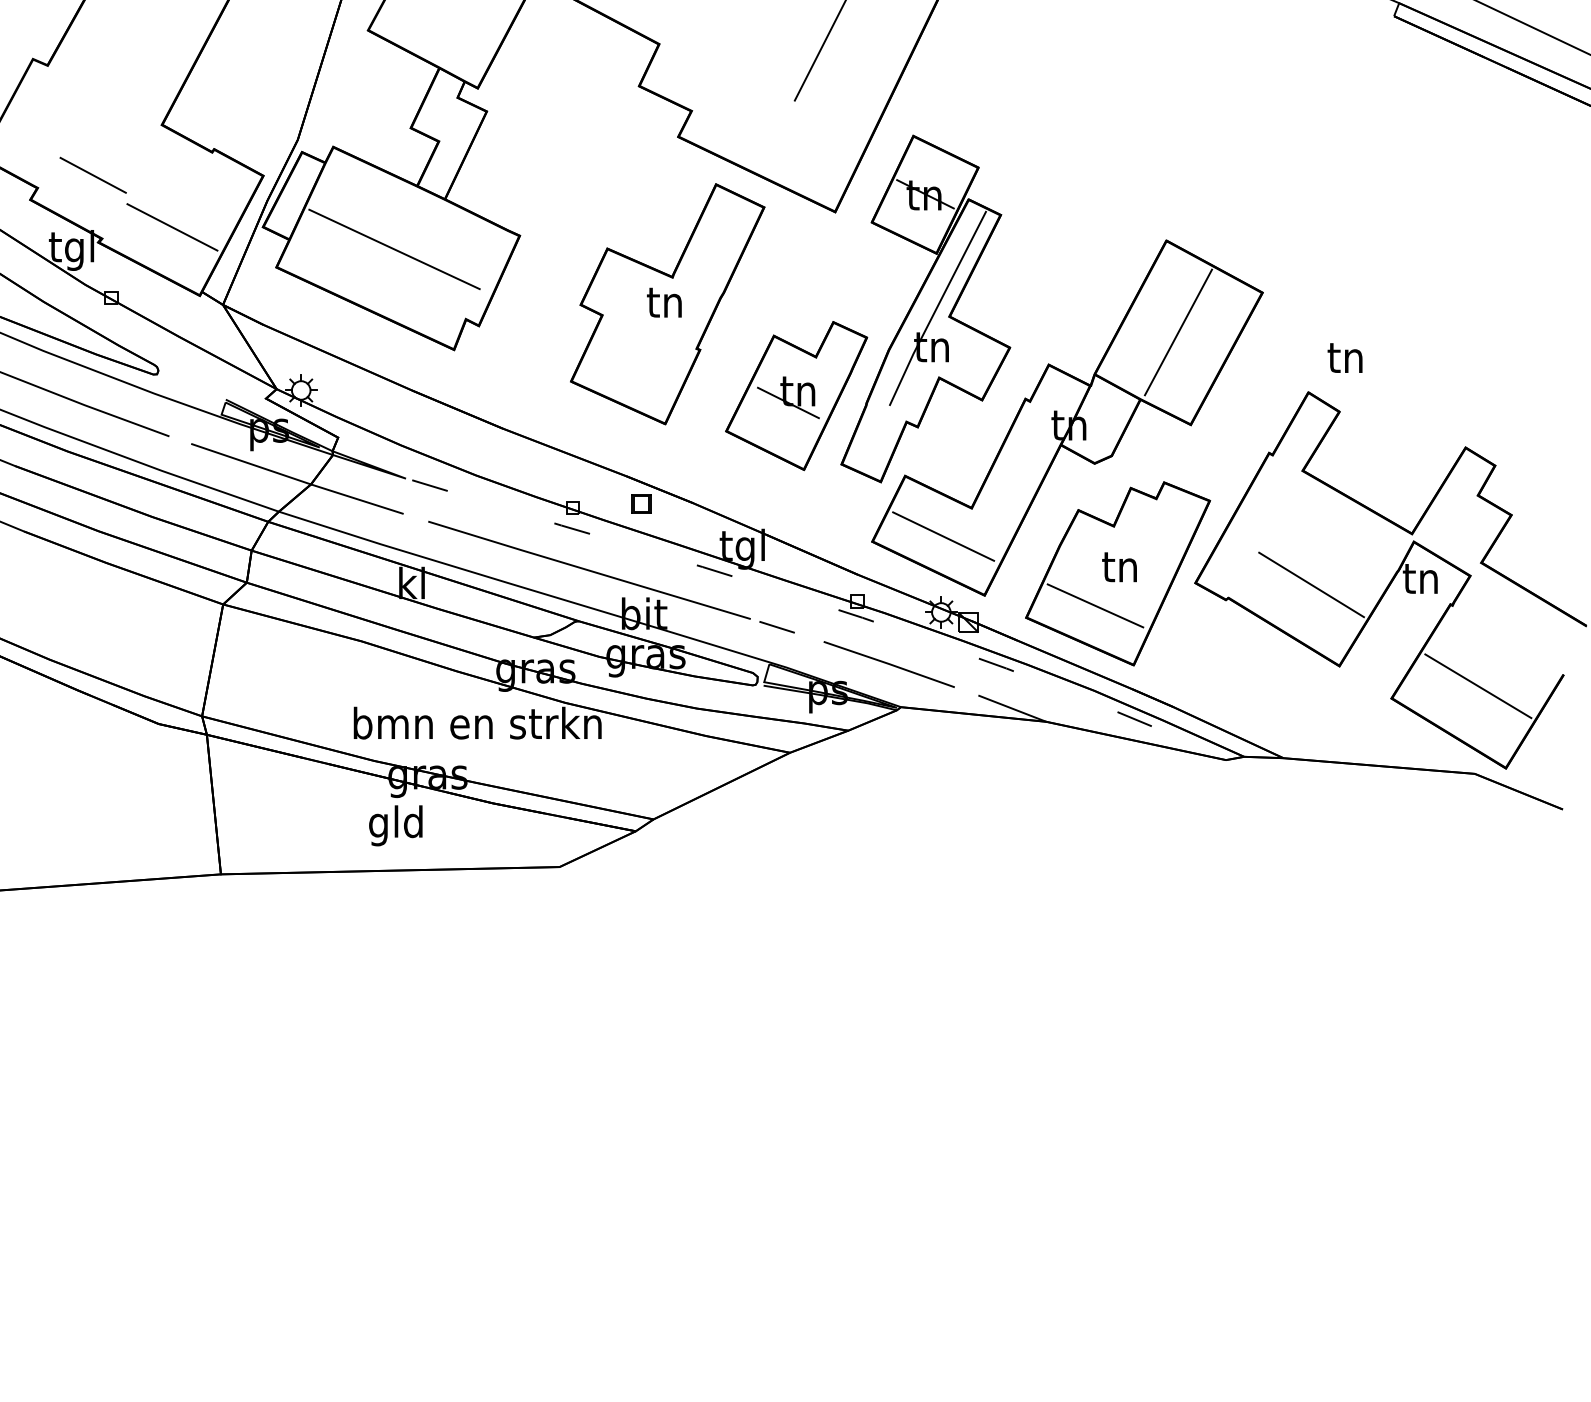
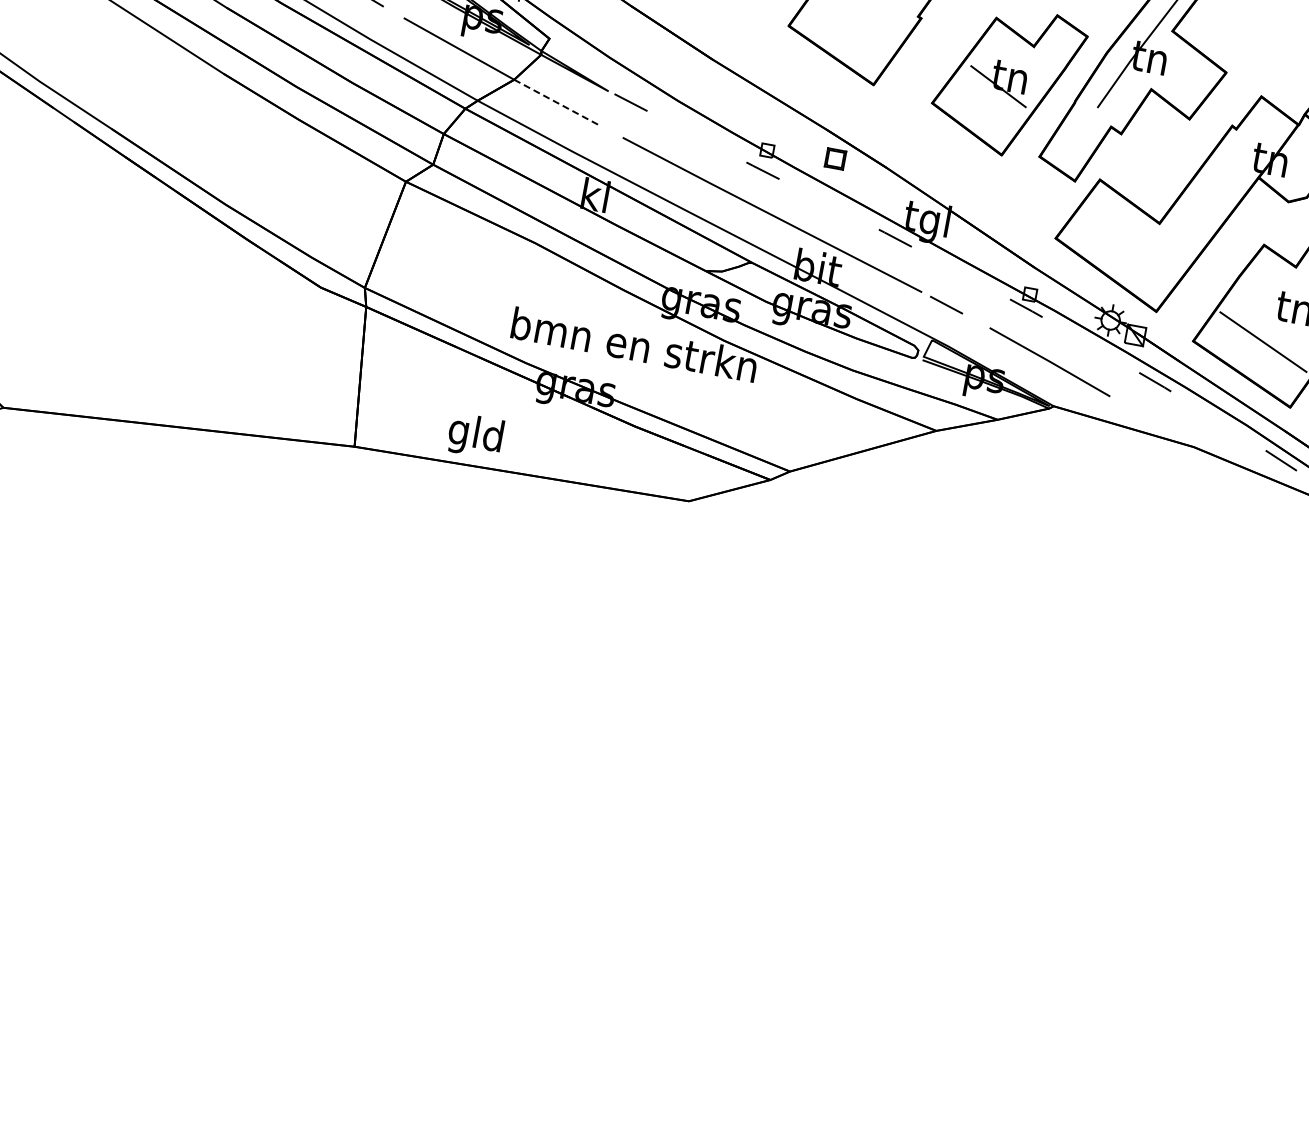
line: (357, 499) -> (557, 103), solid -> dashed
line: (943, 536) -> (1126, 246), removed
line: (1012, 708) -> (1163, 427), removed
text: (395, 825) -> (475, 435), moved

